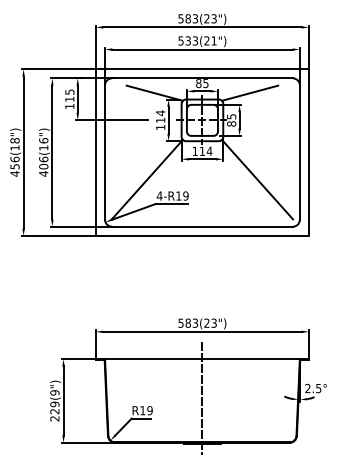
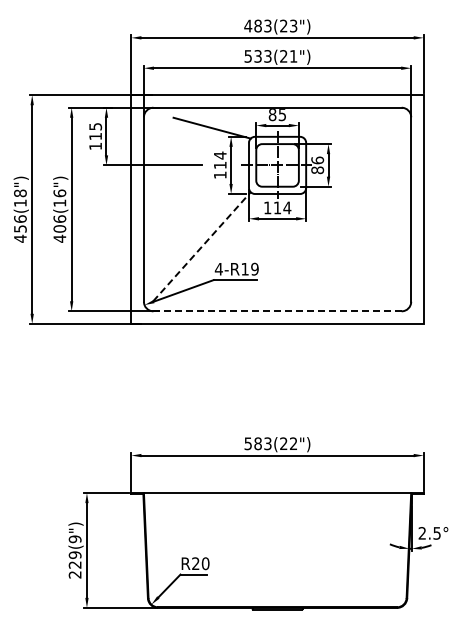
text: (181, 18) -> (248, 25), 583(23") -> 483(23")
line: (249, 92) -> (342, 127), removed
text: (231, 116) -> (317, 160), 85 -> 86
line: (147, 179) -> (202, 246), solid -> dashed
line: (257, 179) -> (352, 246), removed
line: (202, 226) -> (277, 311), solid -> dashed
text: (214, 323) -> (293, 444), 583(23") -> 583(22")
line: (202, 398) -> (277, 546), removed
text: (146, 410) -> (200, 563), R19 -> R20

